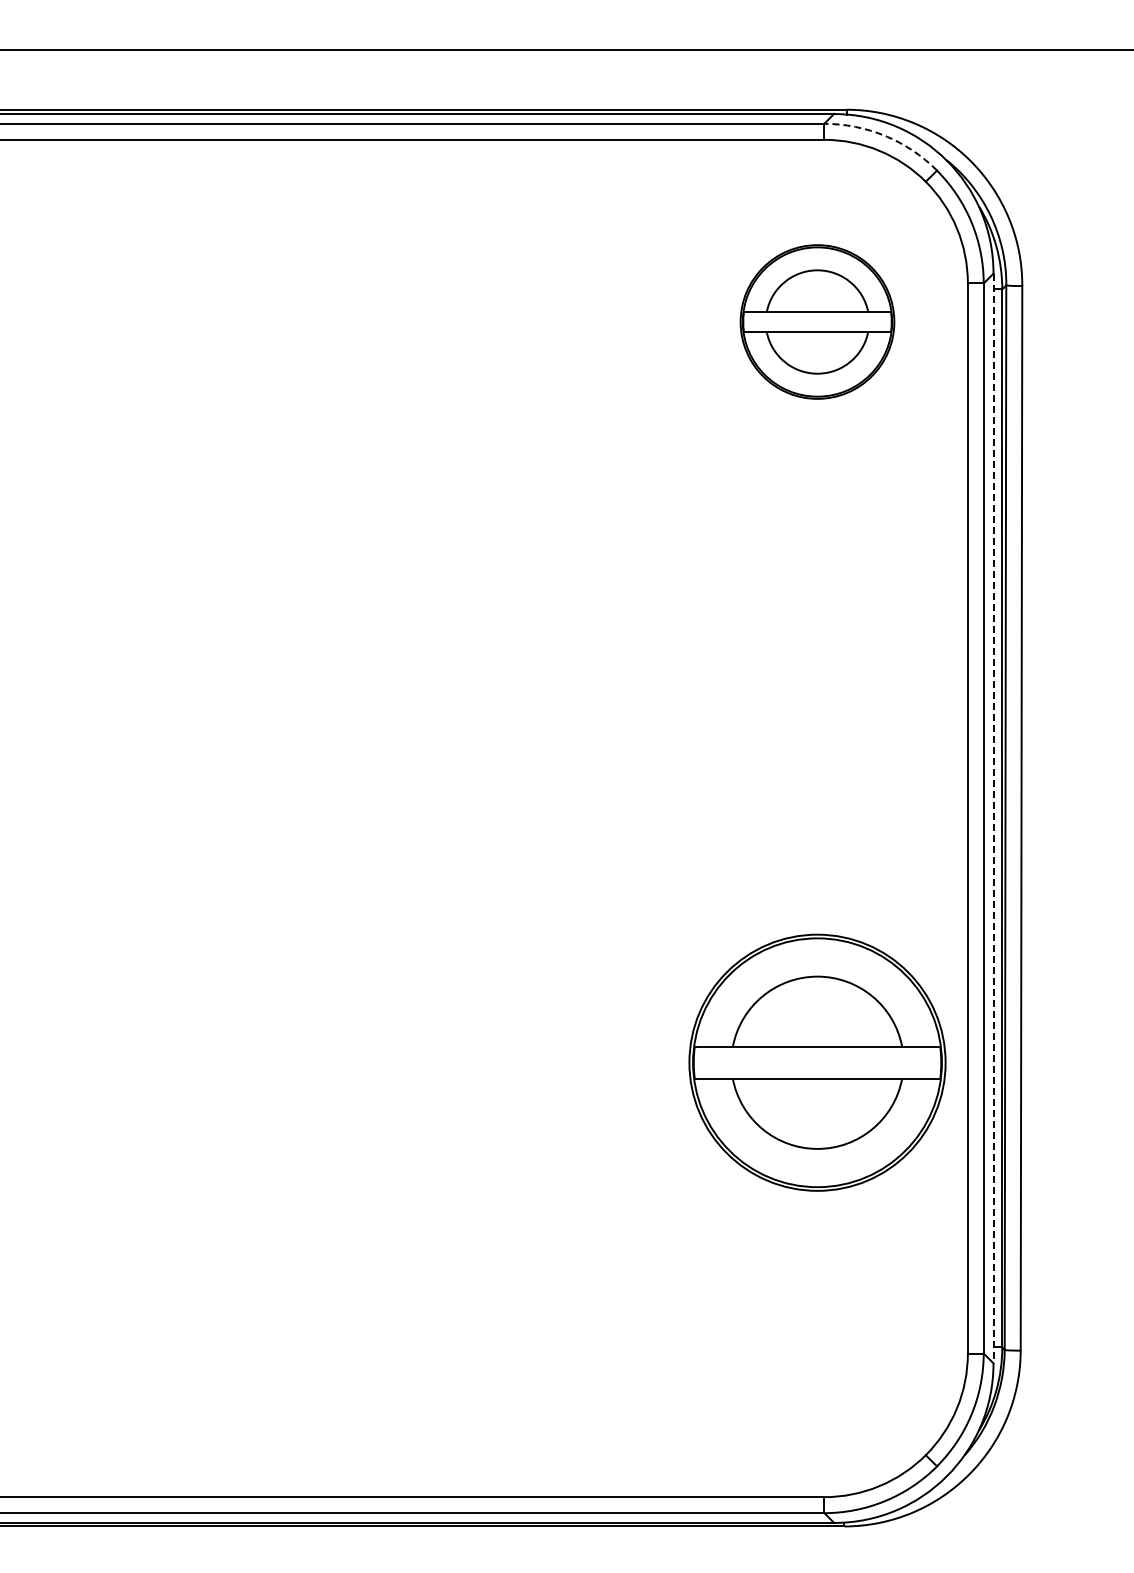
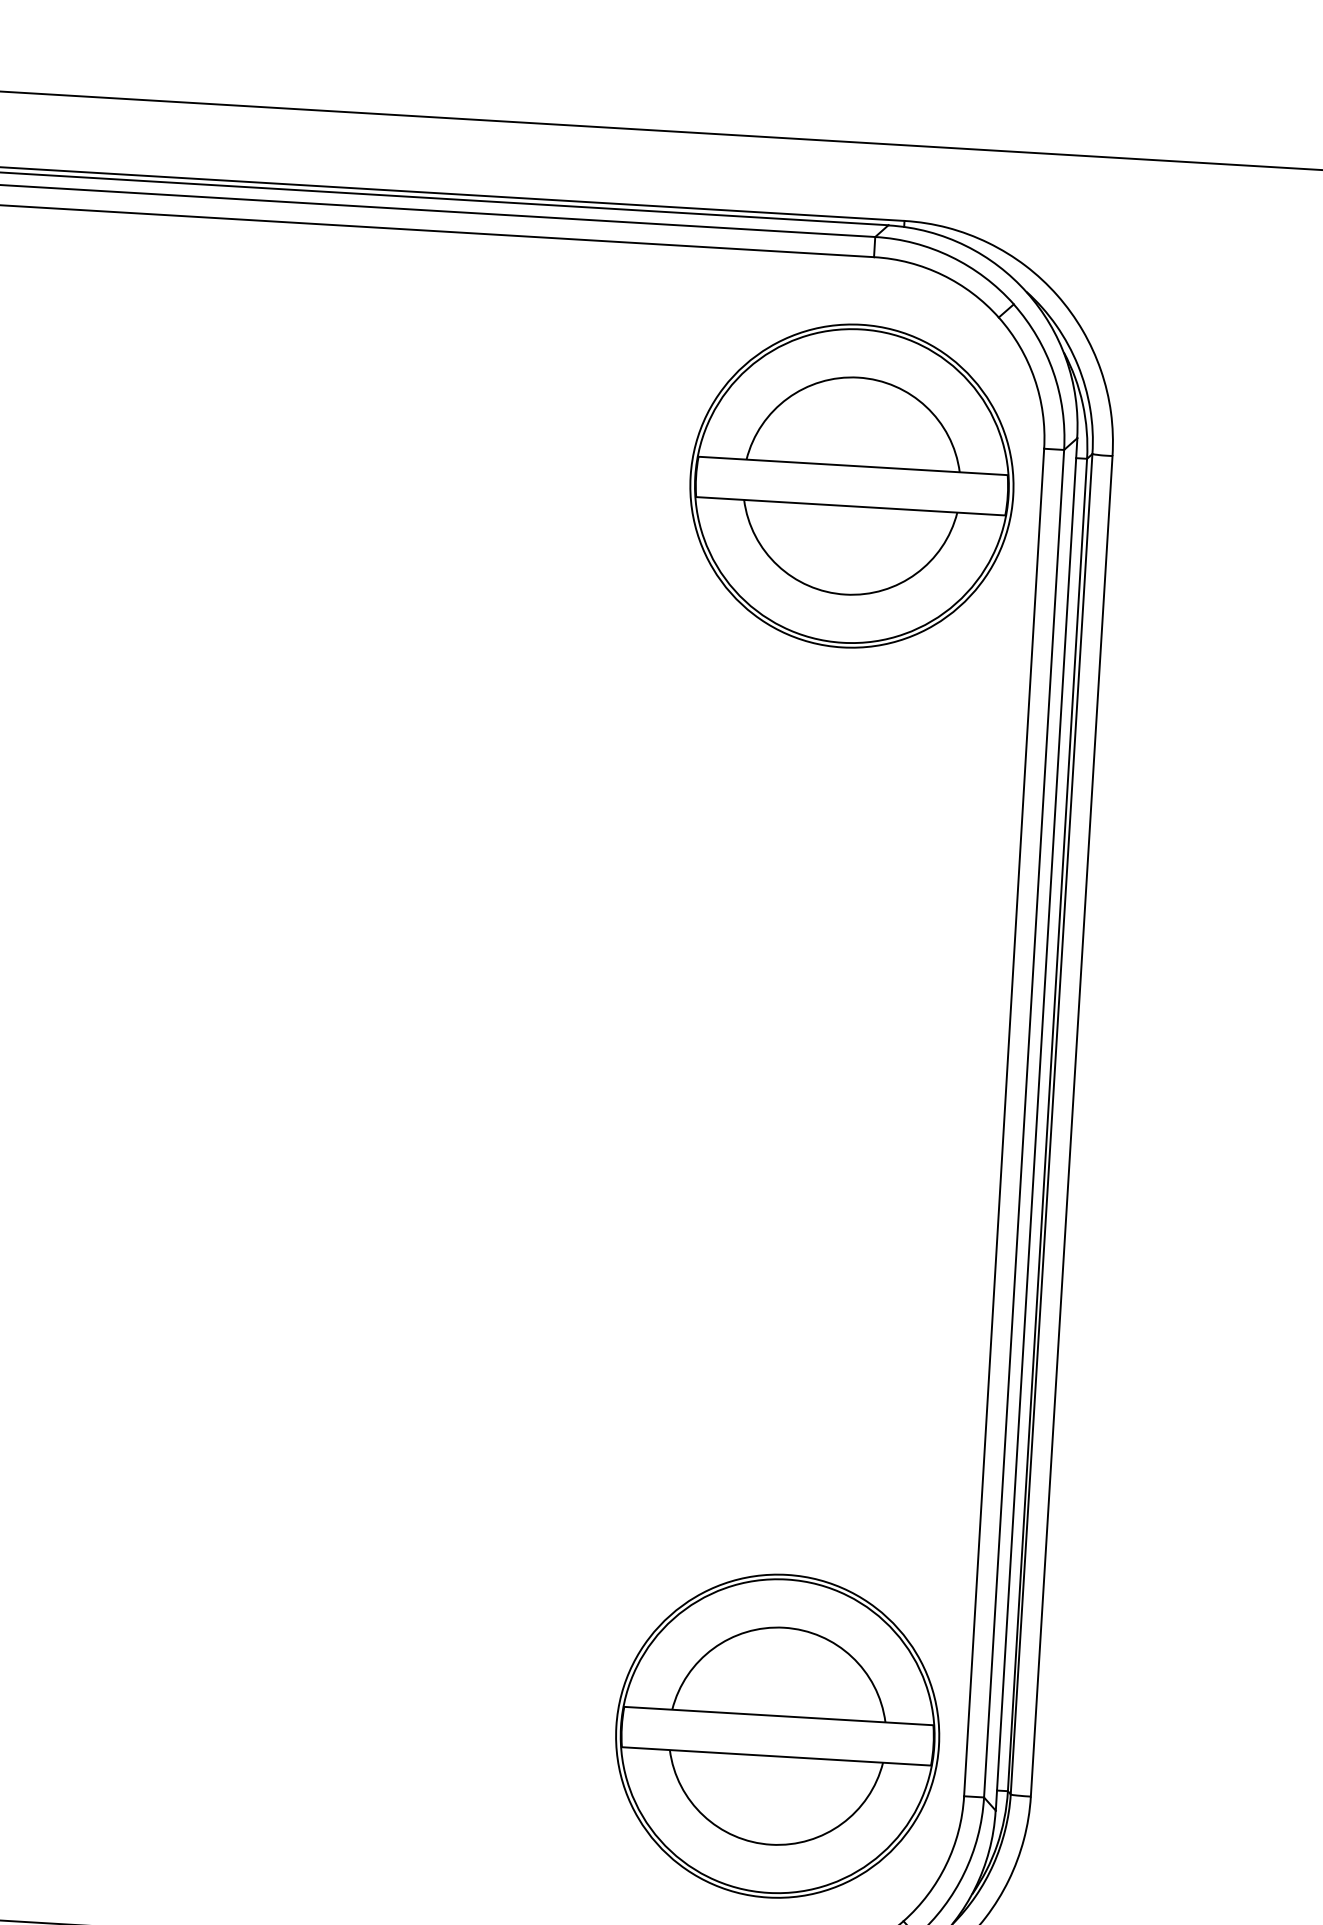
arc: (885, 135) -> (951, 256), dashed -> solid
part: (817, 321) -> (851, 485), size x1.67
line: (993, 818) -> (1036, 1124), dashed -> solid
part: (817, 1062) -> (777, 1735), moved

